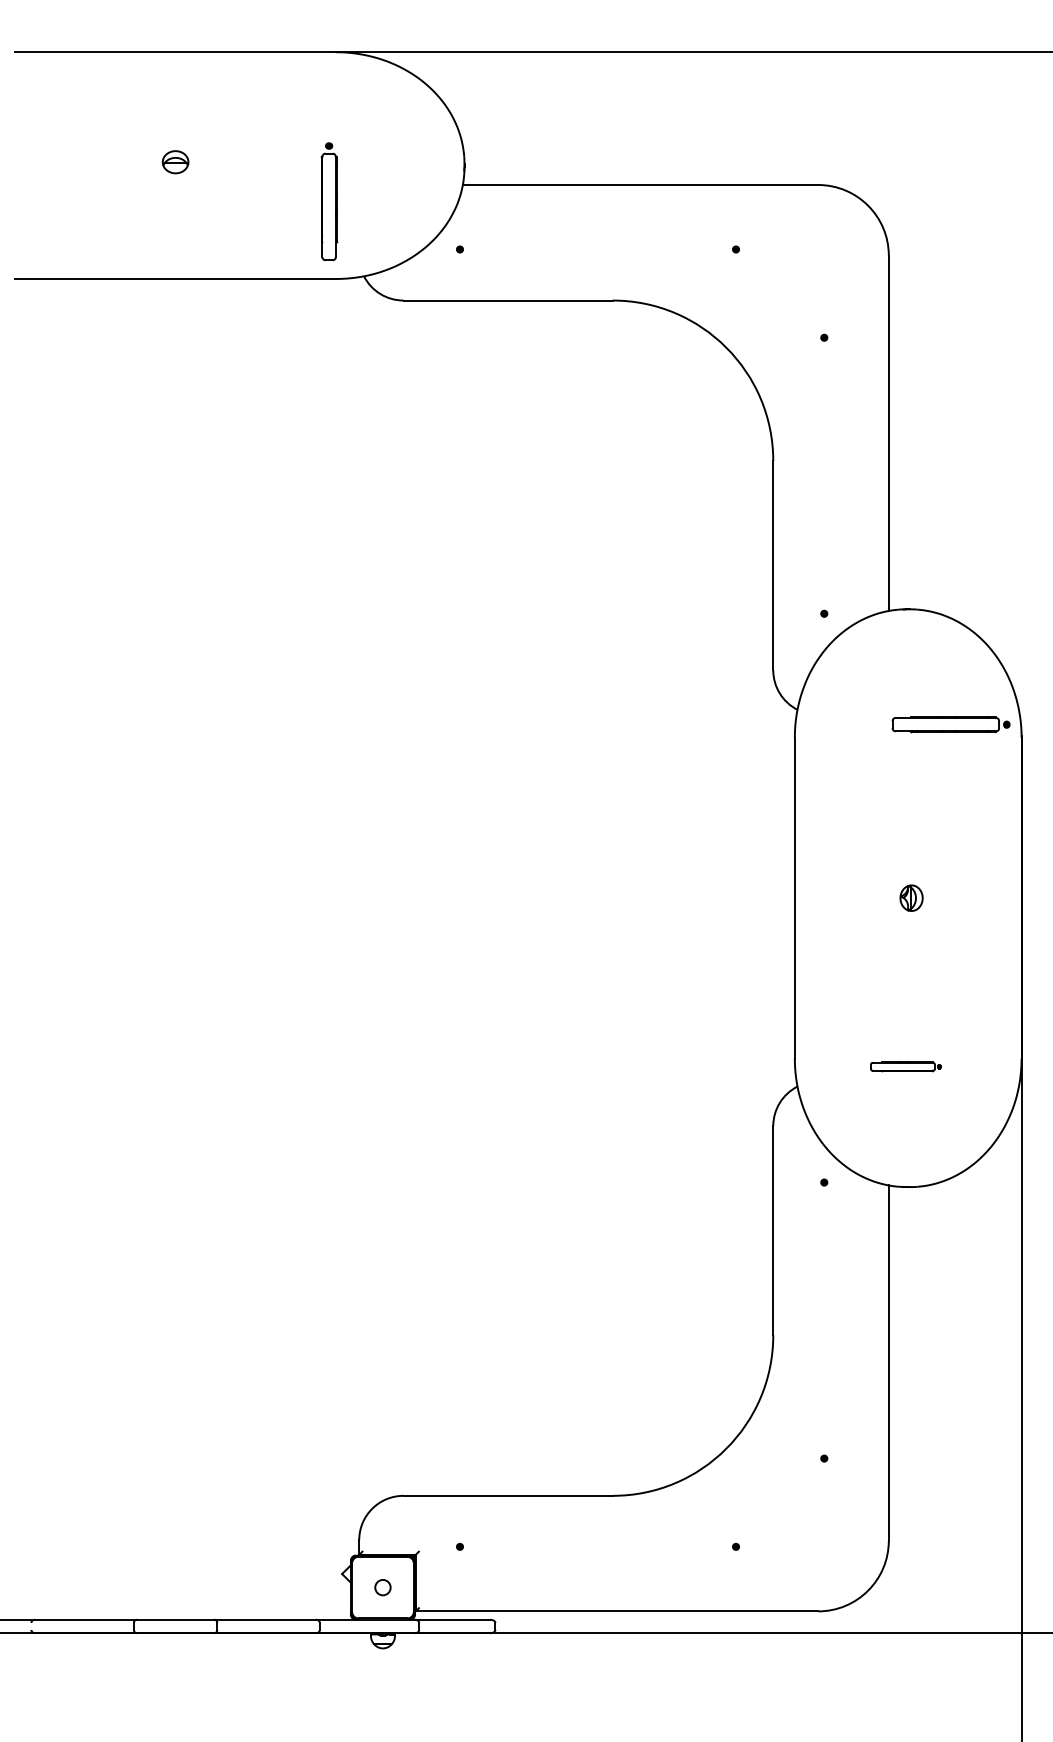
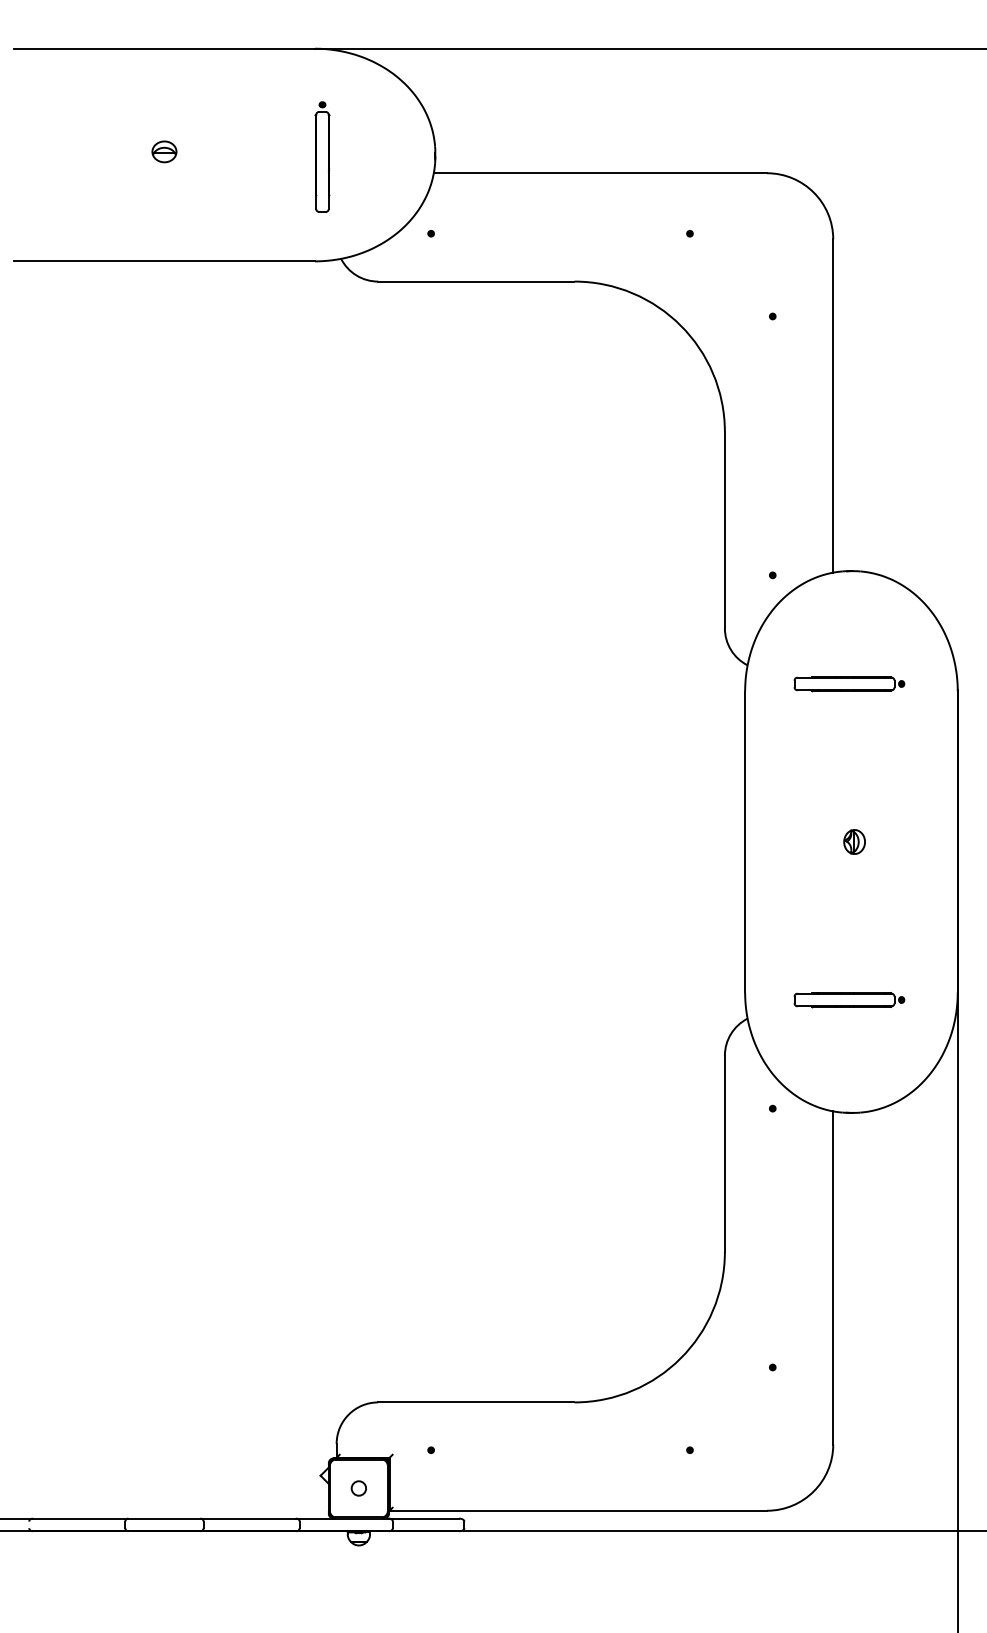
part: (329, 201) -> (322, 156), moved
part: (950, 724) -> (848, 683), moved
part: (905, 1066) -> (848, 999), size x1.67

